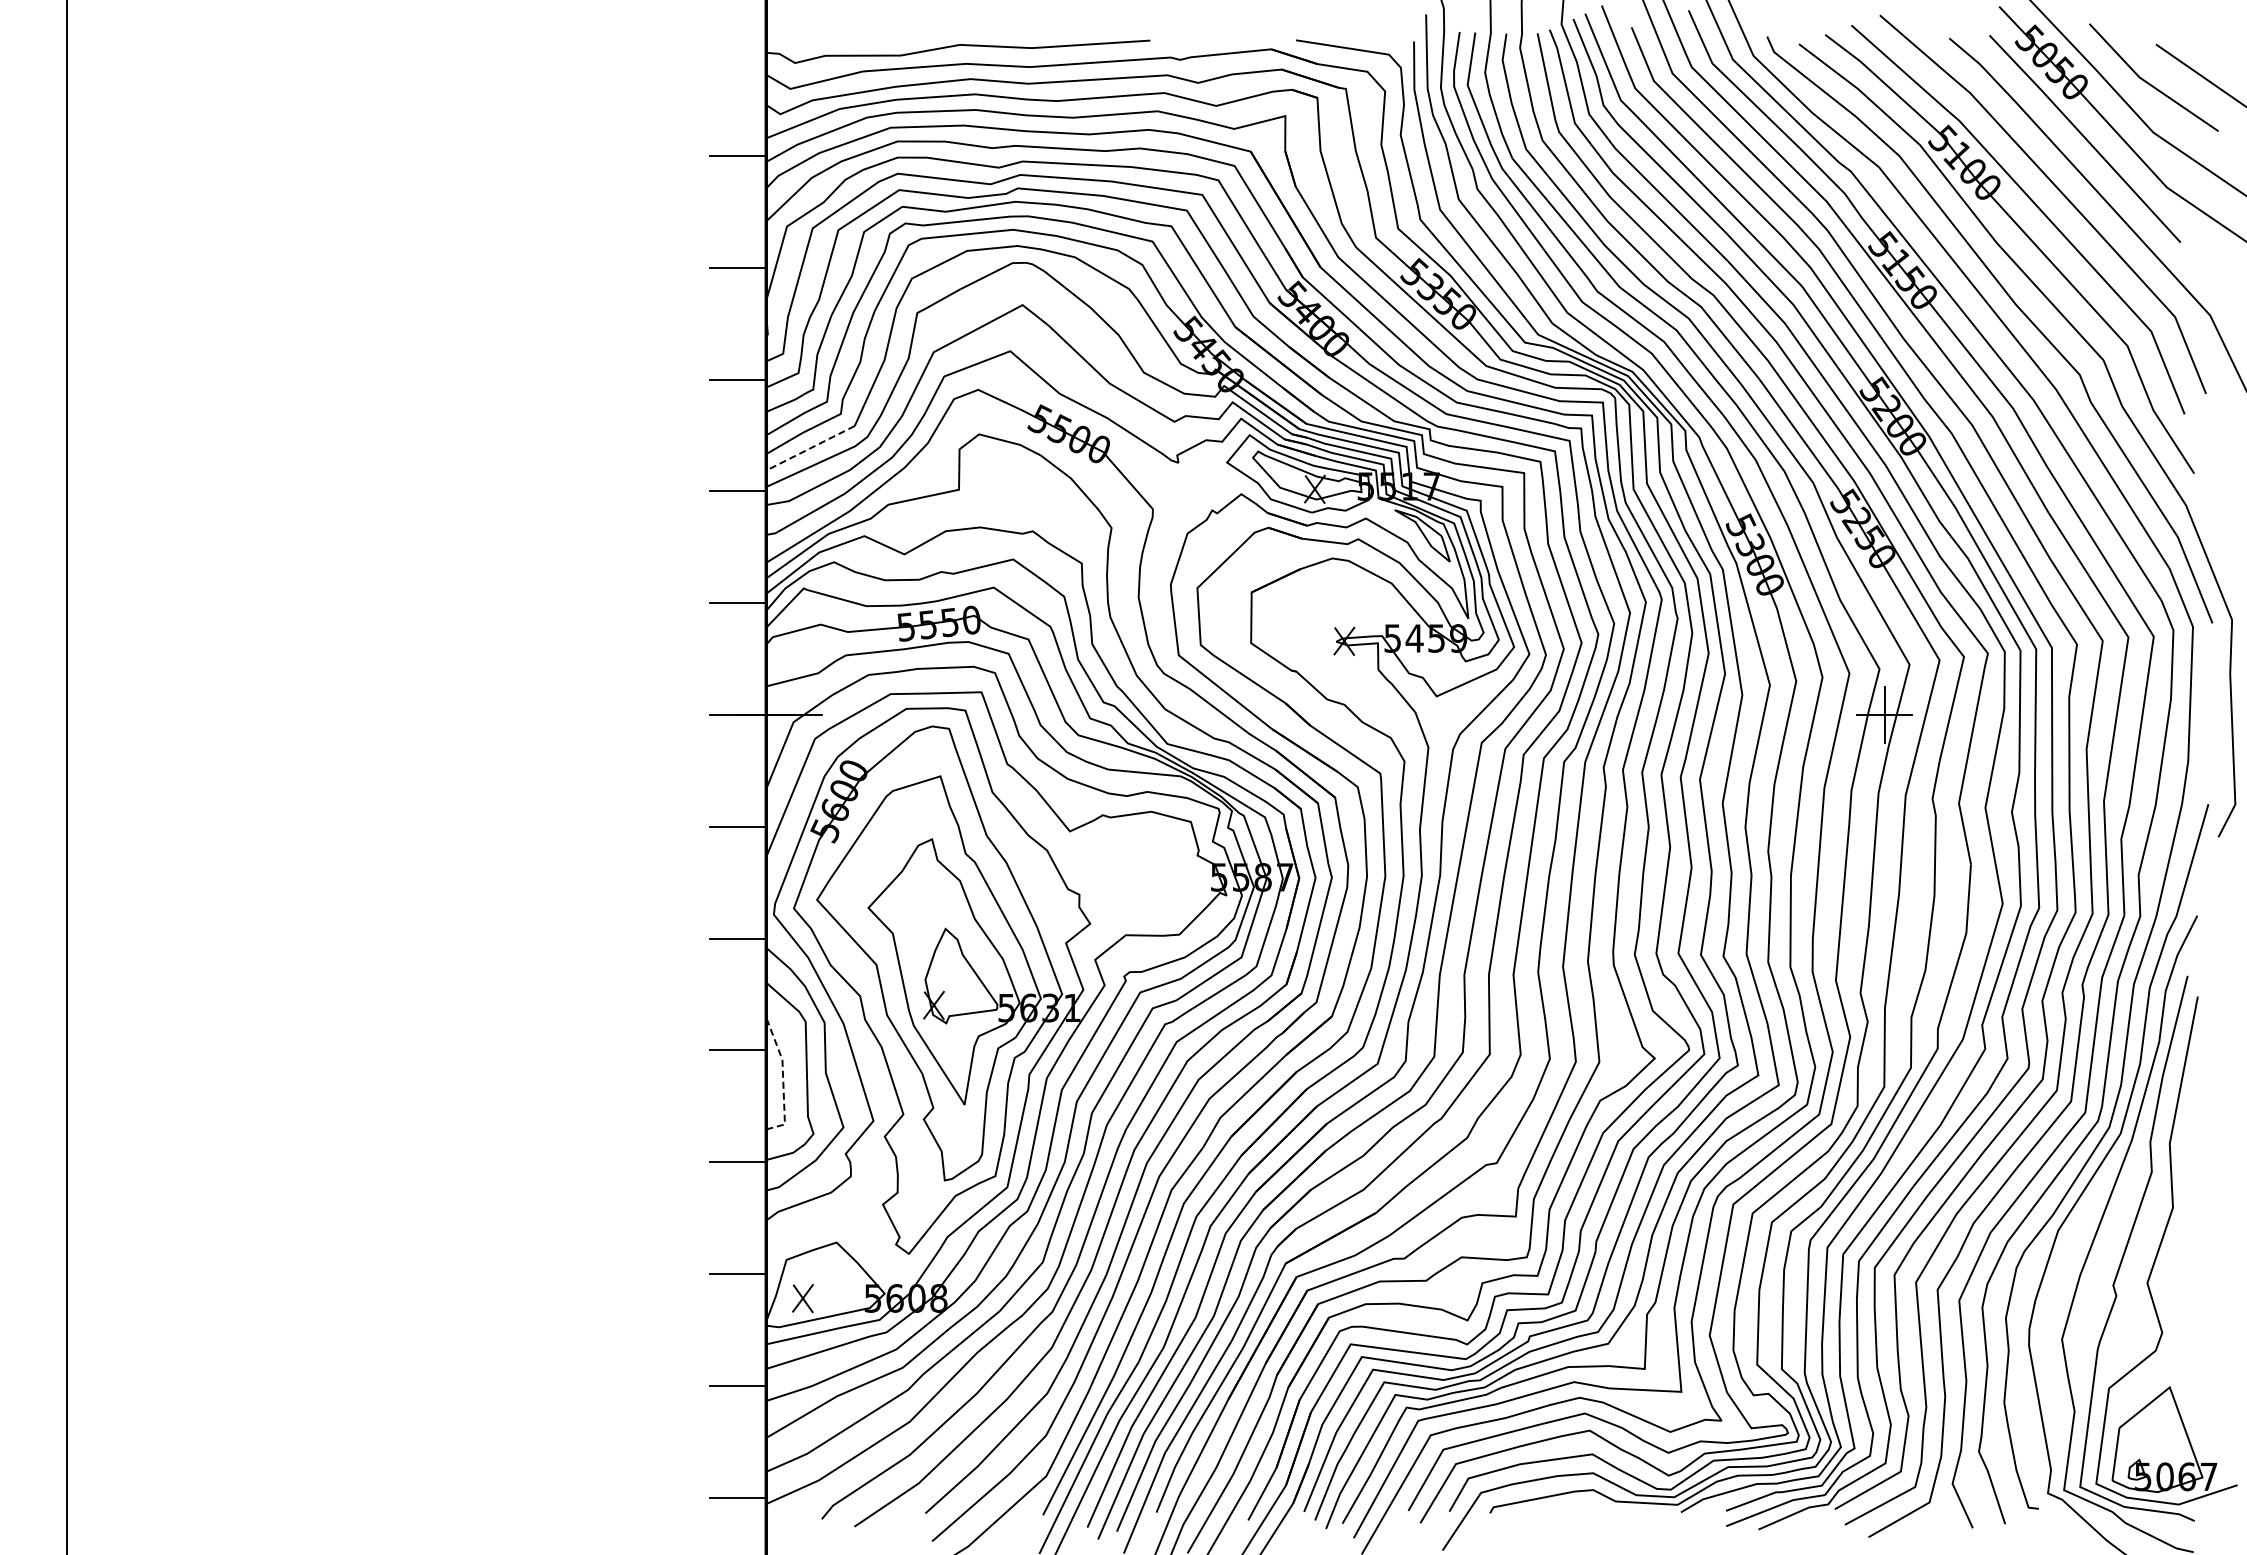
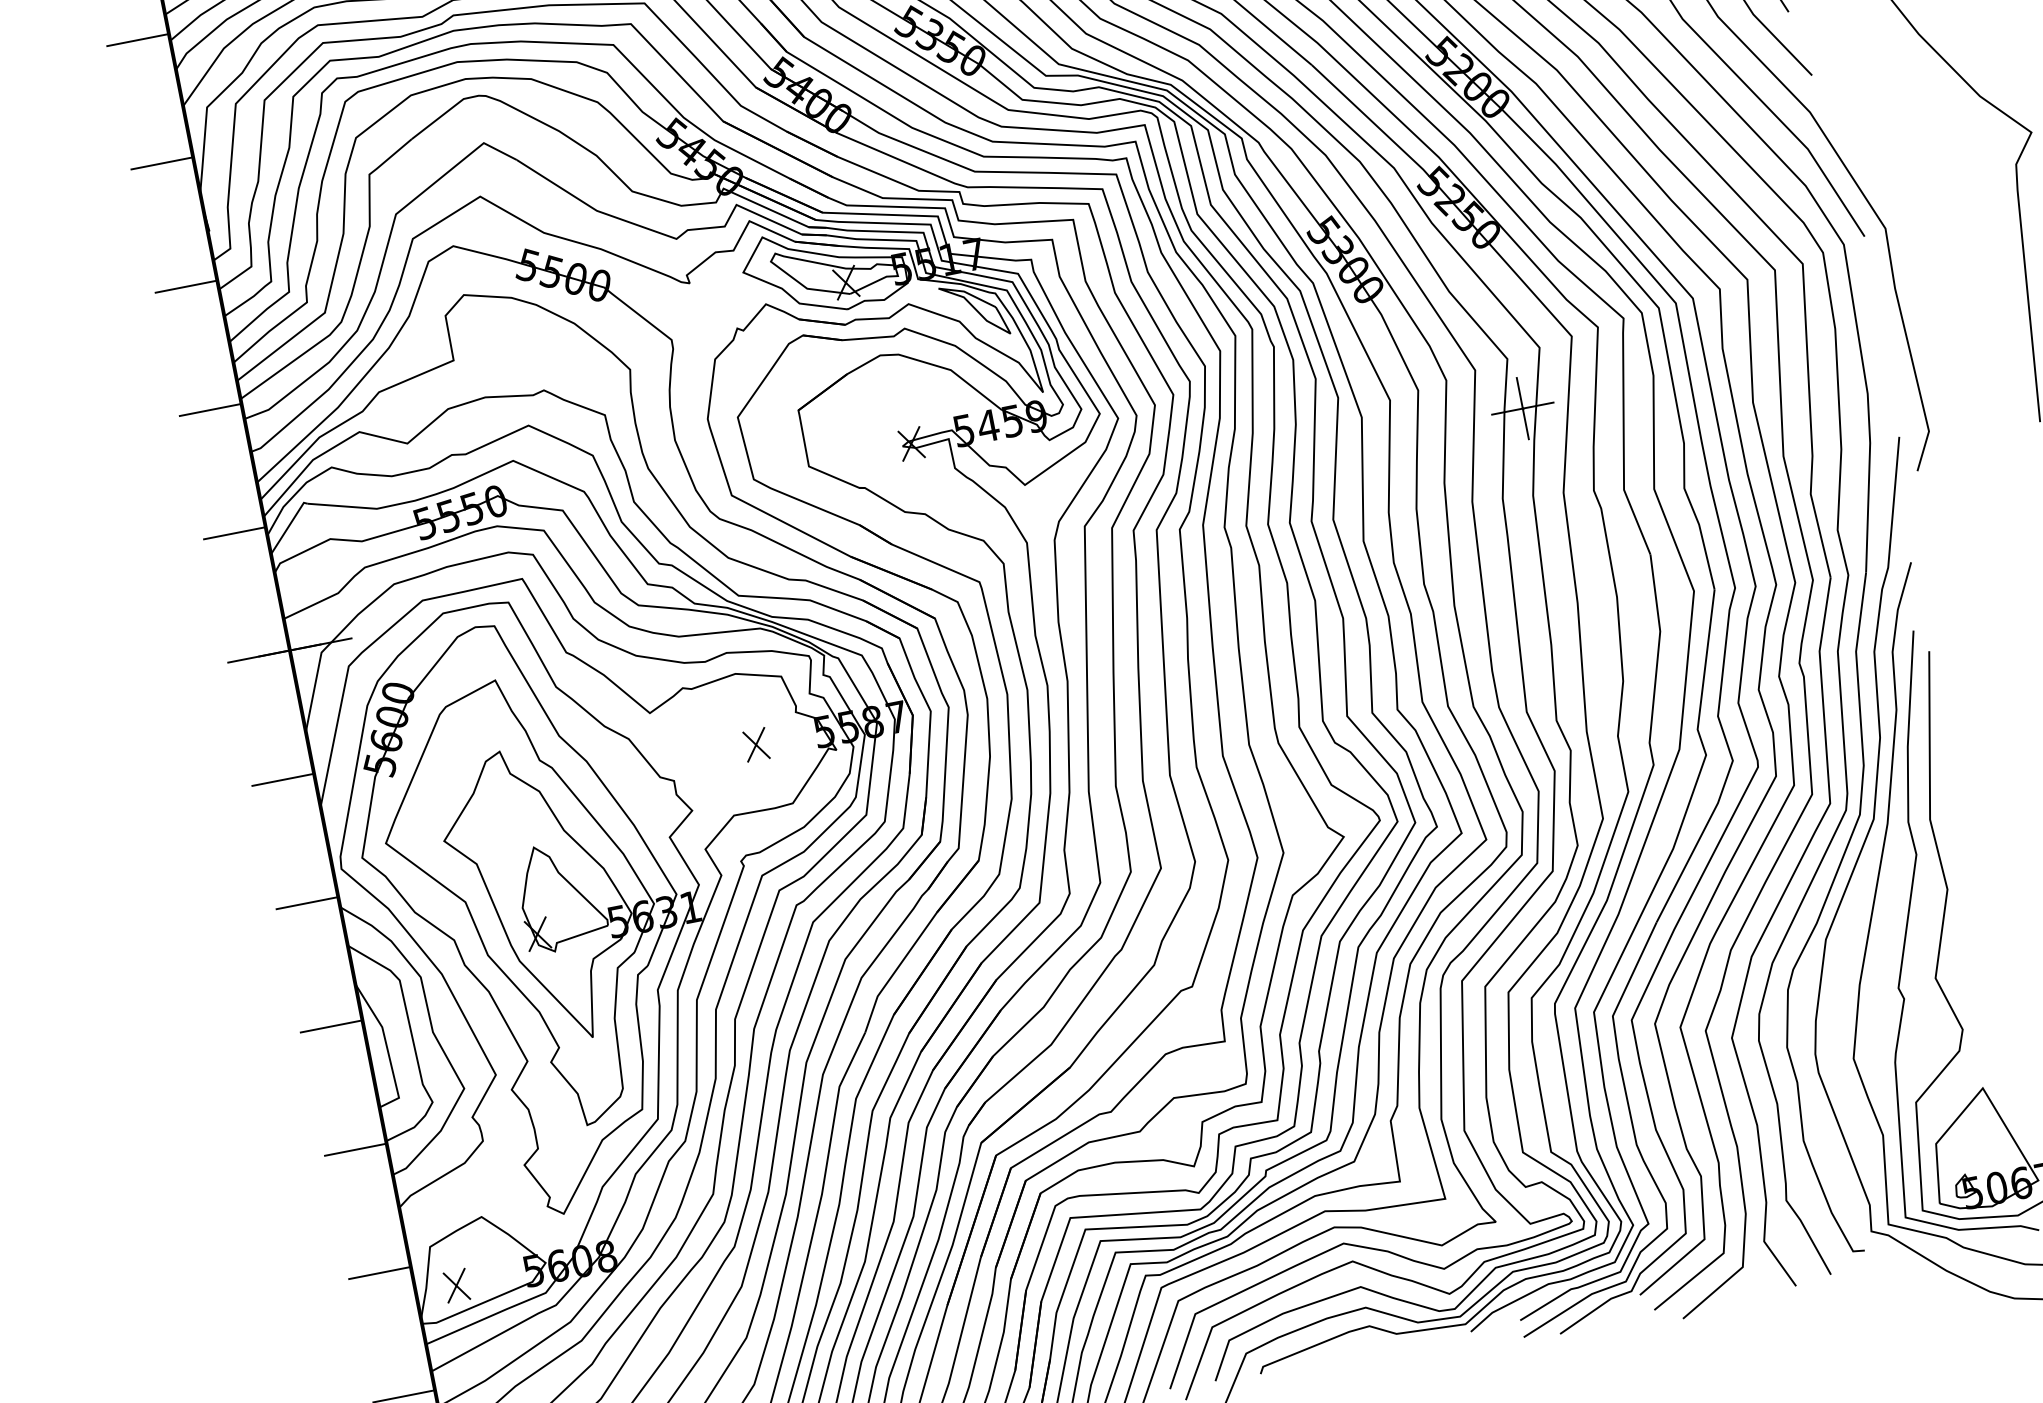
line: (810, 448) -> (280, 347), dashed -> solid
part: (1157, 877) -> (756, 745), added
line: (783, 1078) -> (387, 1047), dashed -> solid

